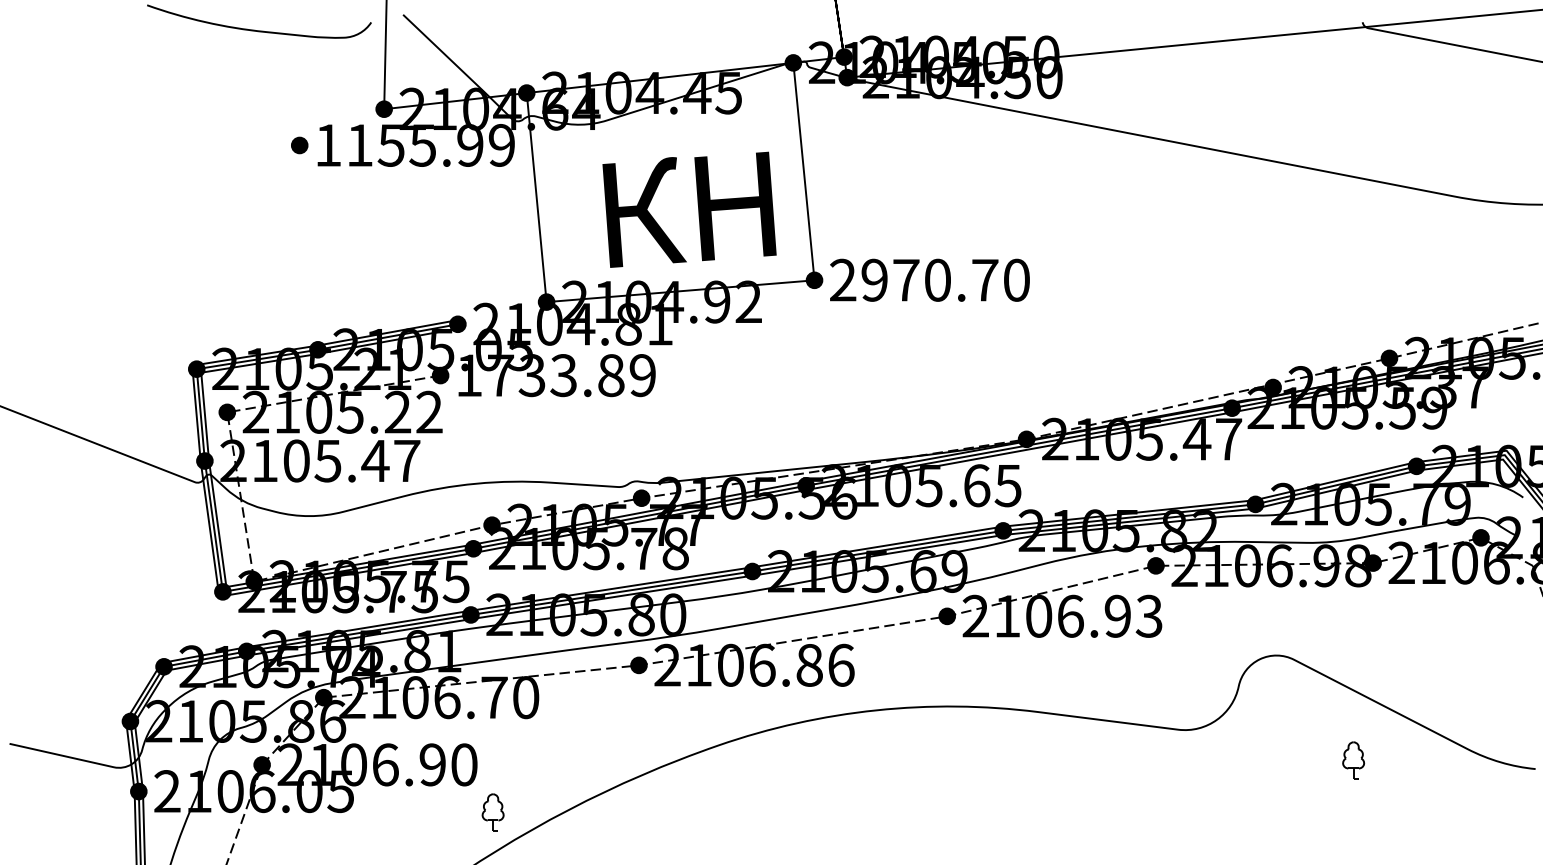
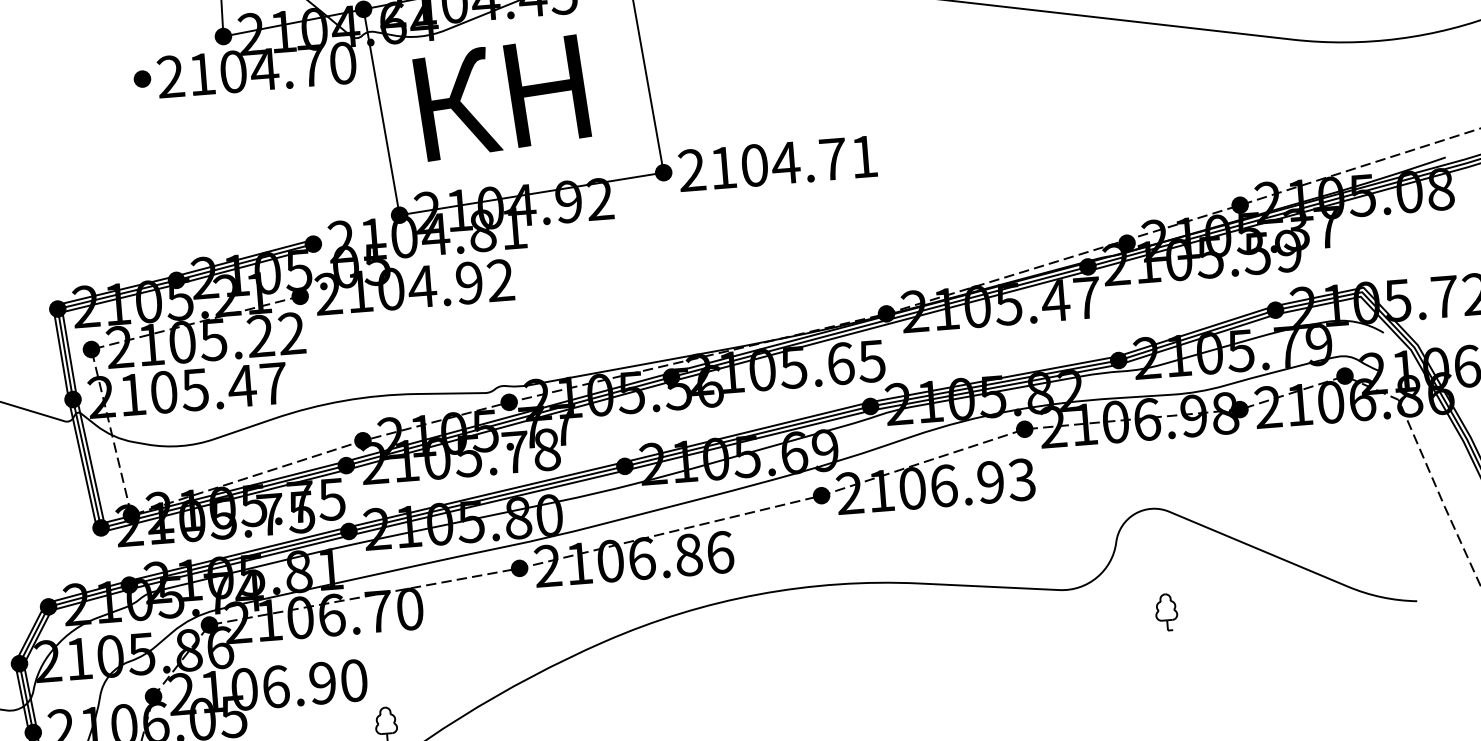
text: (415, 145) -> (257, 70), 1155.99 -> 2104.70
text: (689, 209) -> (502, 97), moved
text: (945, 279) -> (793, 161), 2970.70 -> 2104.71
text: (555, 375) -> (414, 287), 1733.89 -> 2104.92
part: (1353, 760) -> (1166, 612), moved

